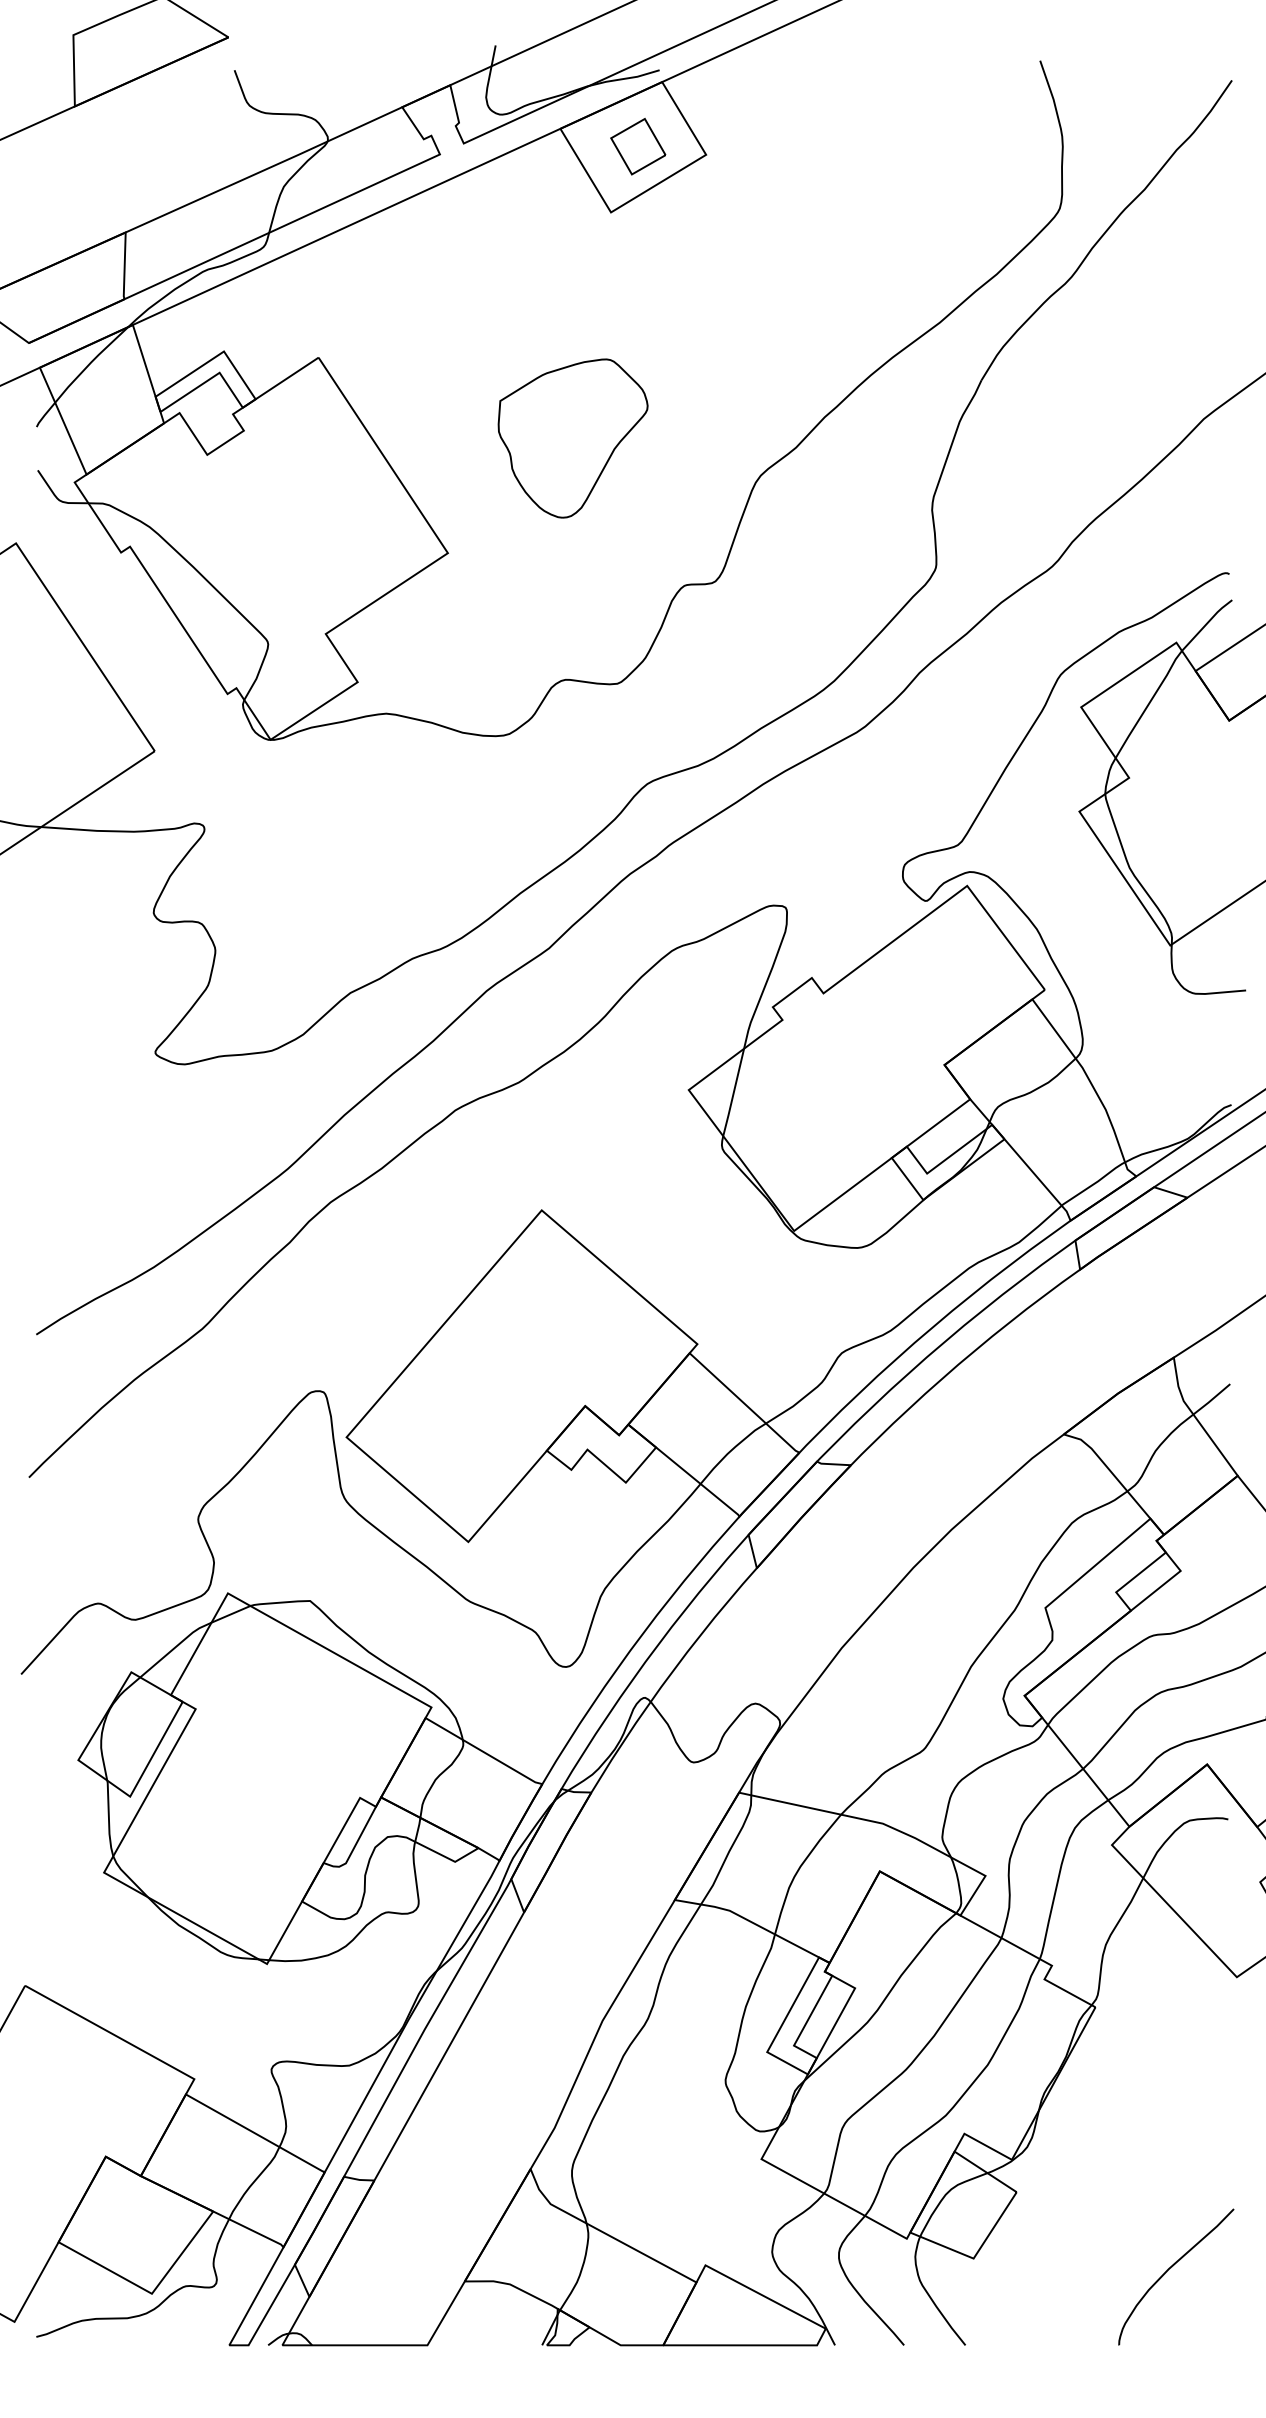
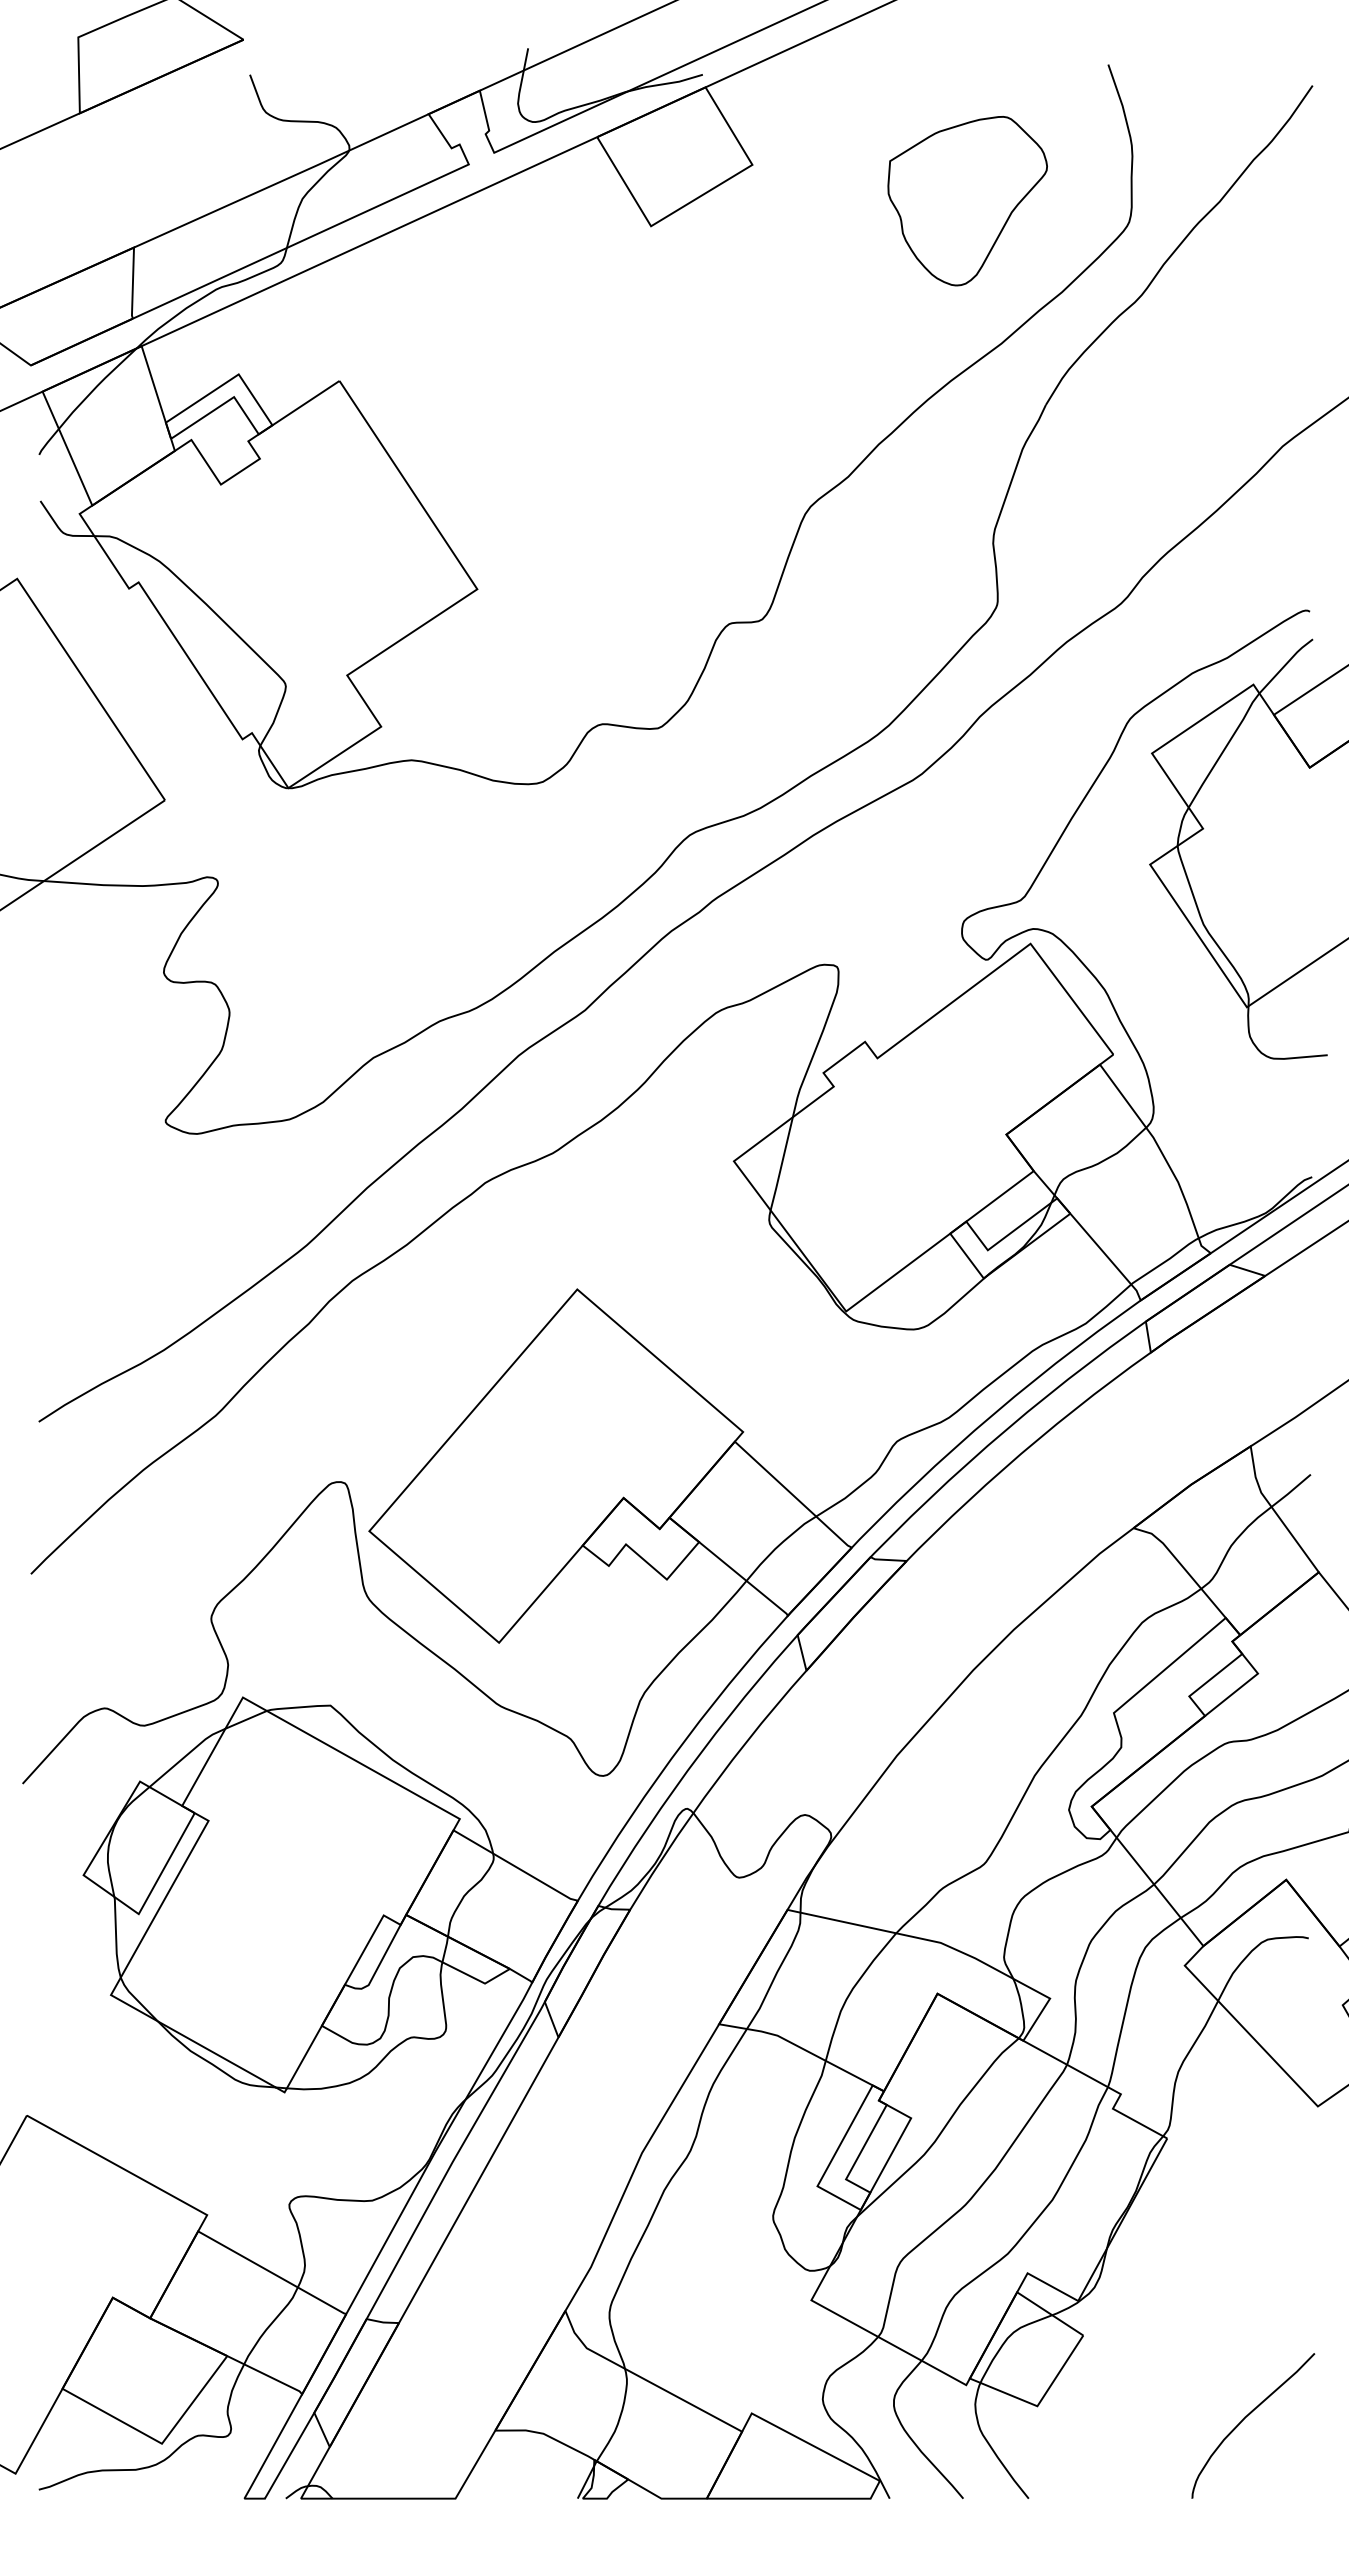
part: (637, 146) -> (679, 155), removed
part: (572, 438) -> (967, 201), moved

